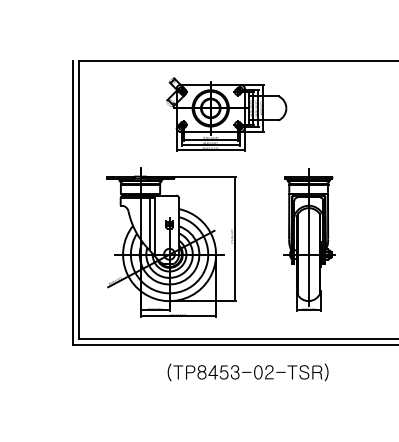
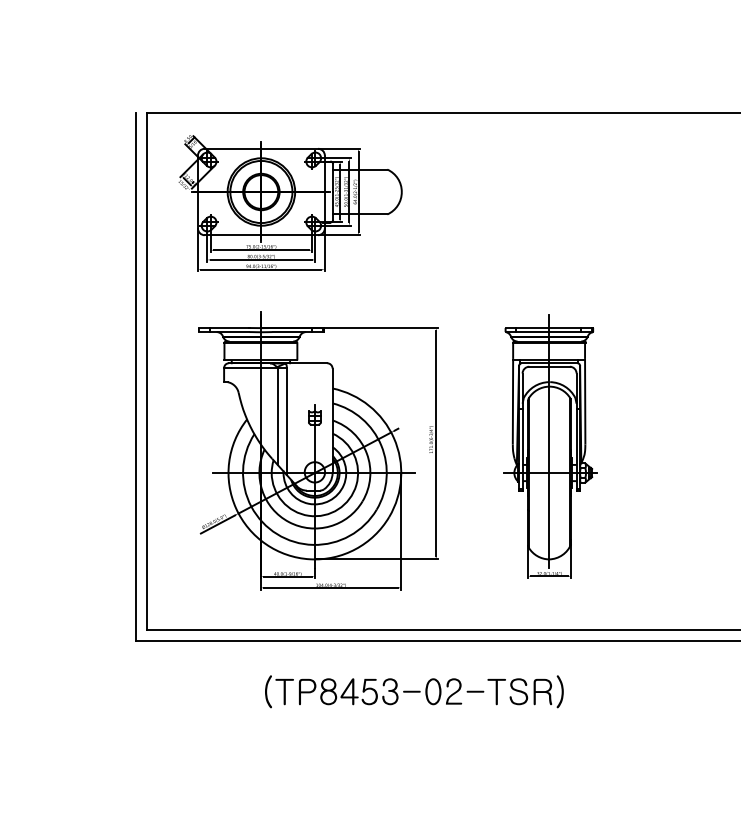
part: (226, 114) -> (290, 203), moved
part: (309, 239) -> (550, 444), moved
text: (247, 372) -> (413, 691), moved

